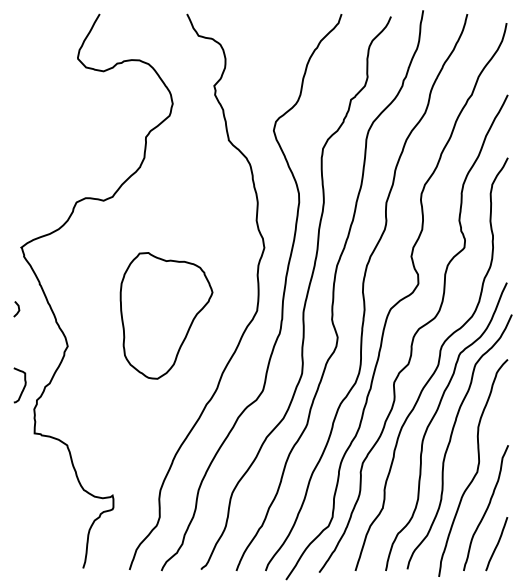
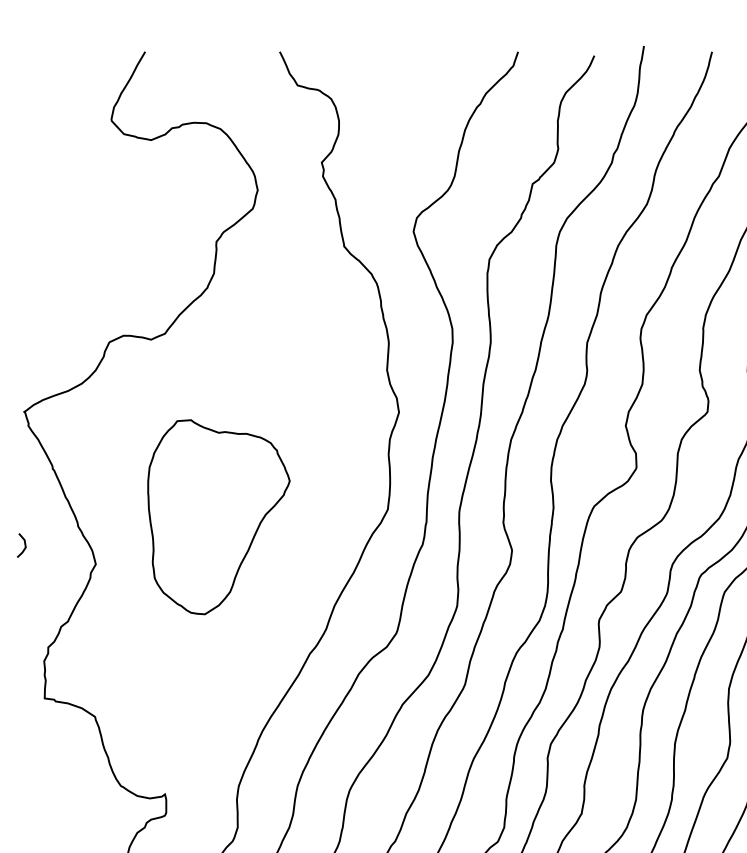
line: (18, 309) -> (24, 545), moved
part: (166, 315) -> (218, 516), moved
curve: (23, 386) -> (27, 626), removed

